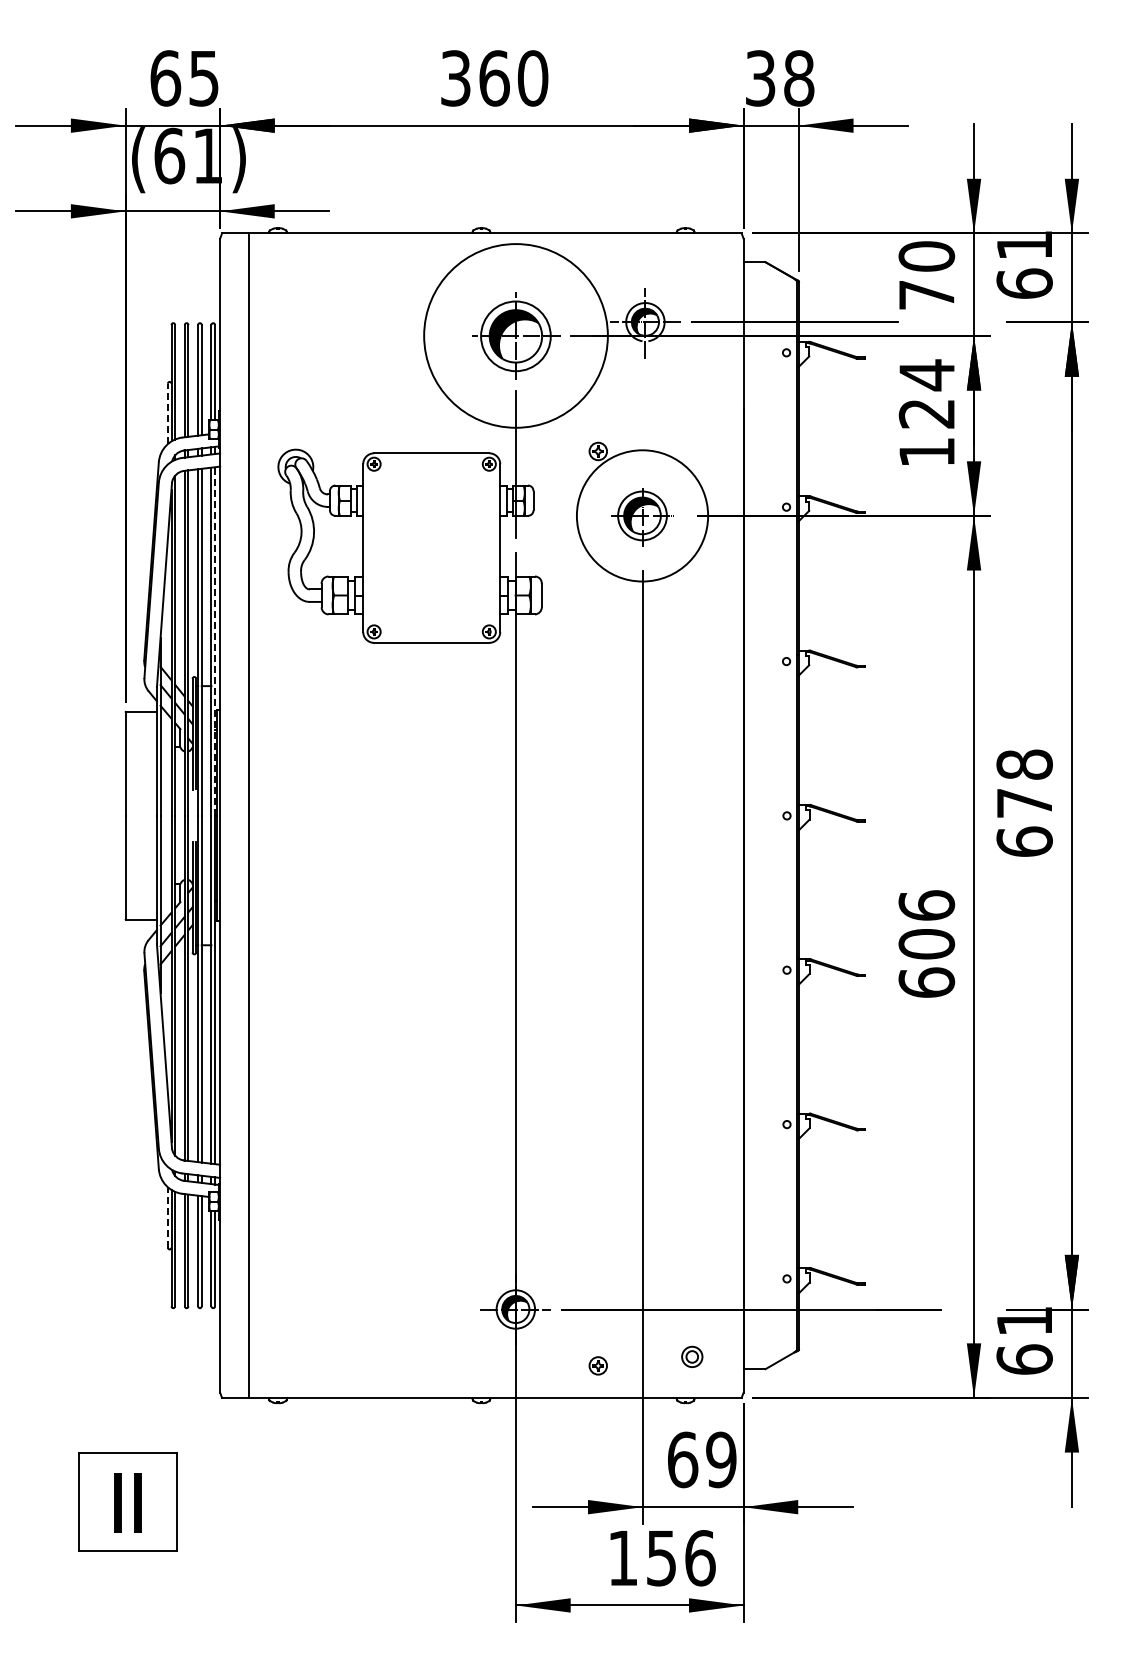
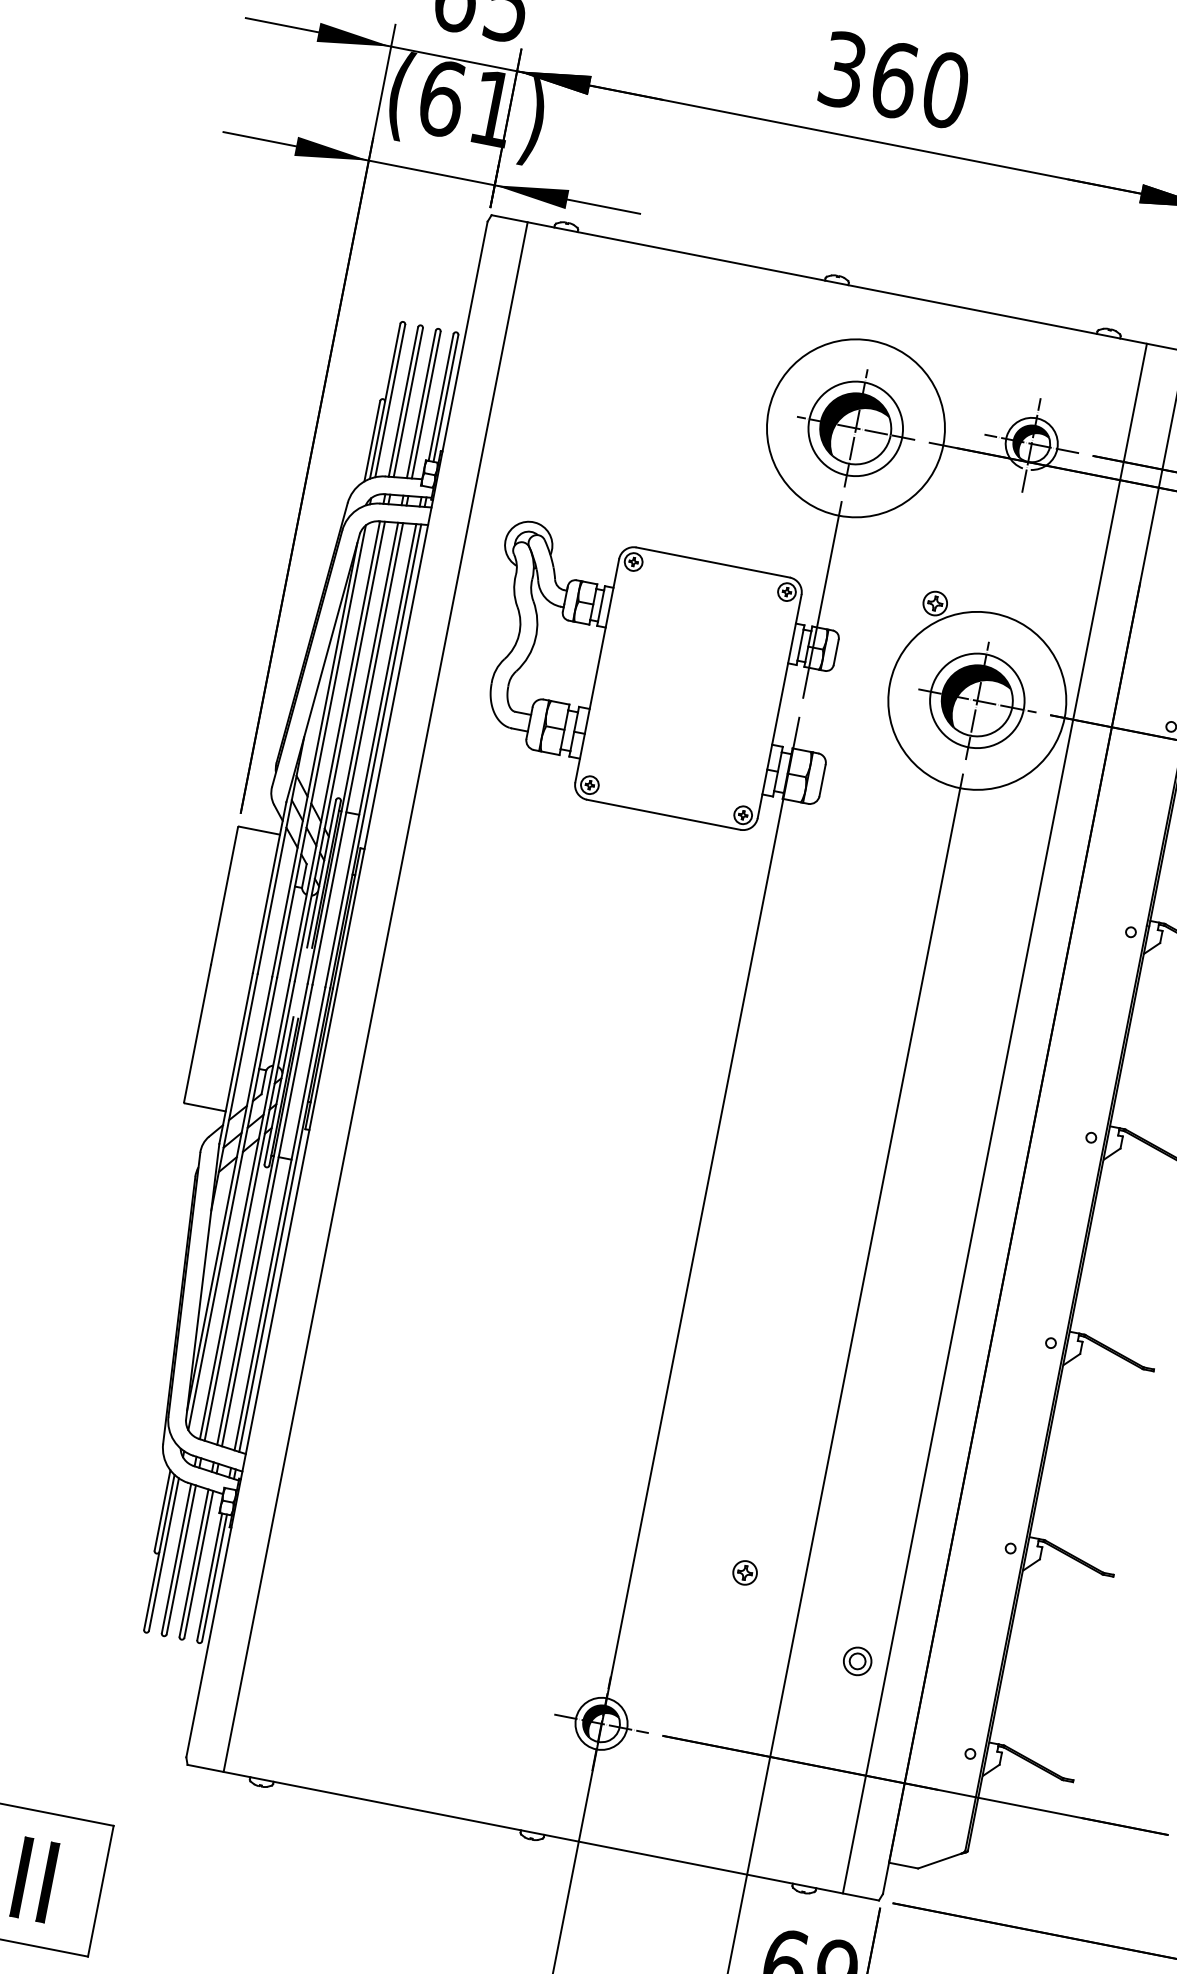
circle: (515, 335) -> (855, 427), size x0.71
line: (167, 413) -> (371, 440), dashed -> solid
part: (642, 515) -> (977, 700), size x1.43
line: (215, 640) -> (376, 755), dashed -> solid
line: (714, 815) -> (994, 1118), added
line: (167, 1216) -> (162, 1509), dashed -> solid
part: (692, 1356) -> (858, 1660), moved
part: (597, 1365) -> (744, 1572), moved

